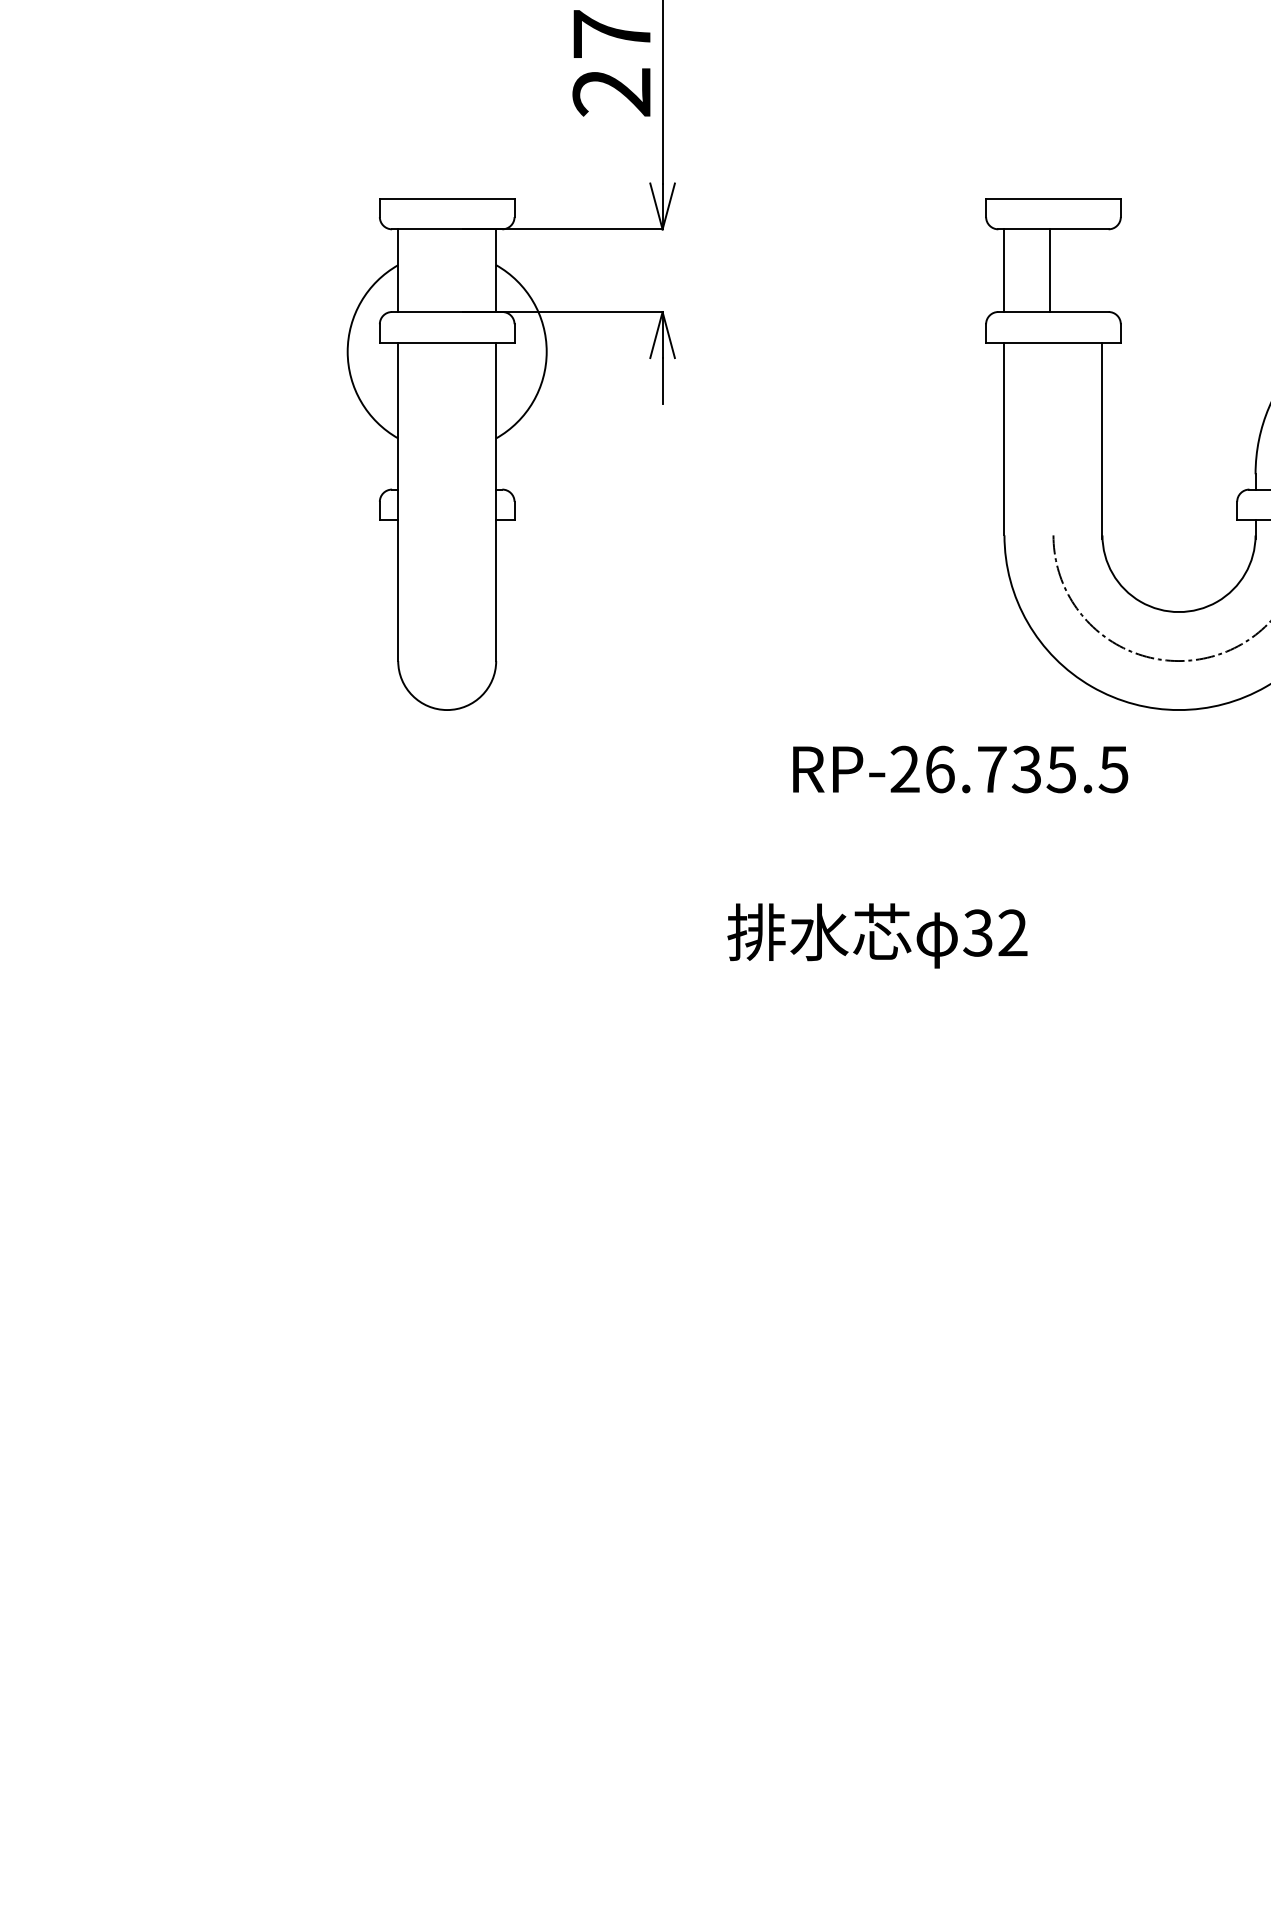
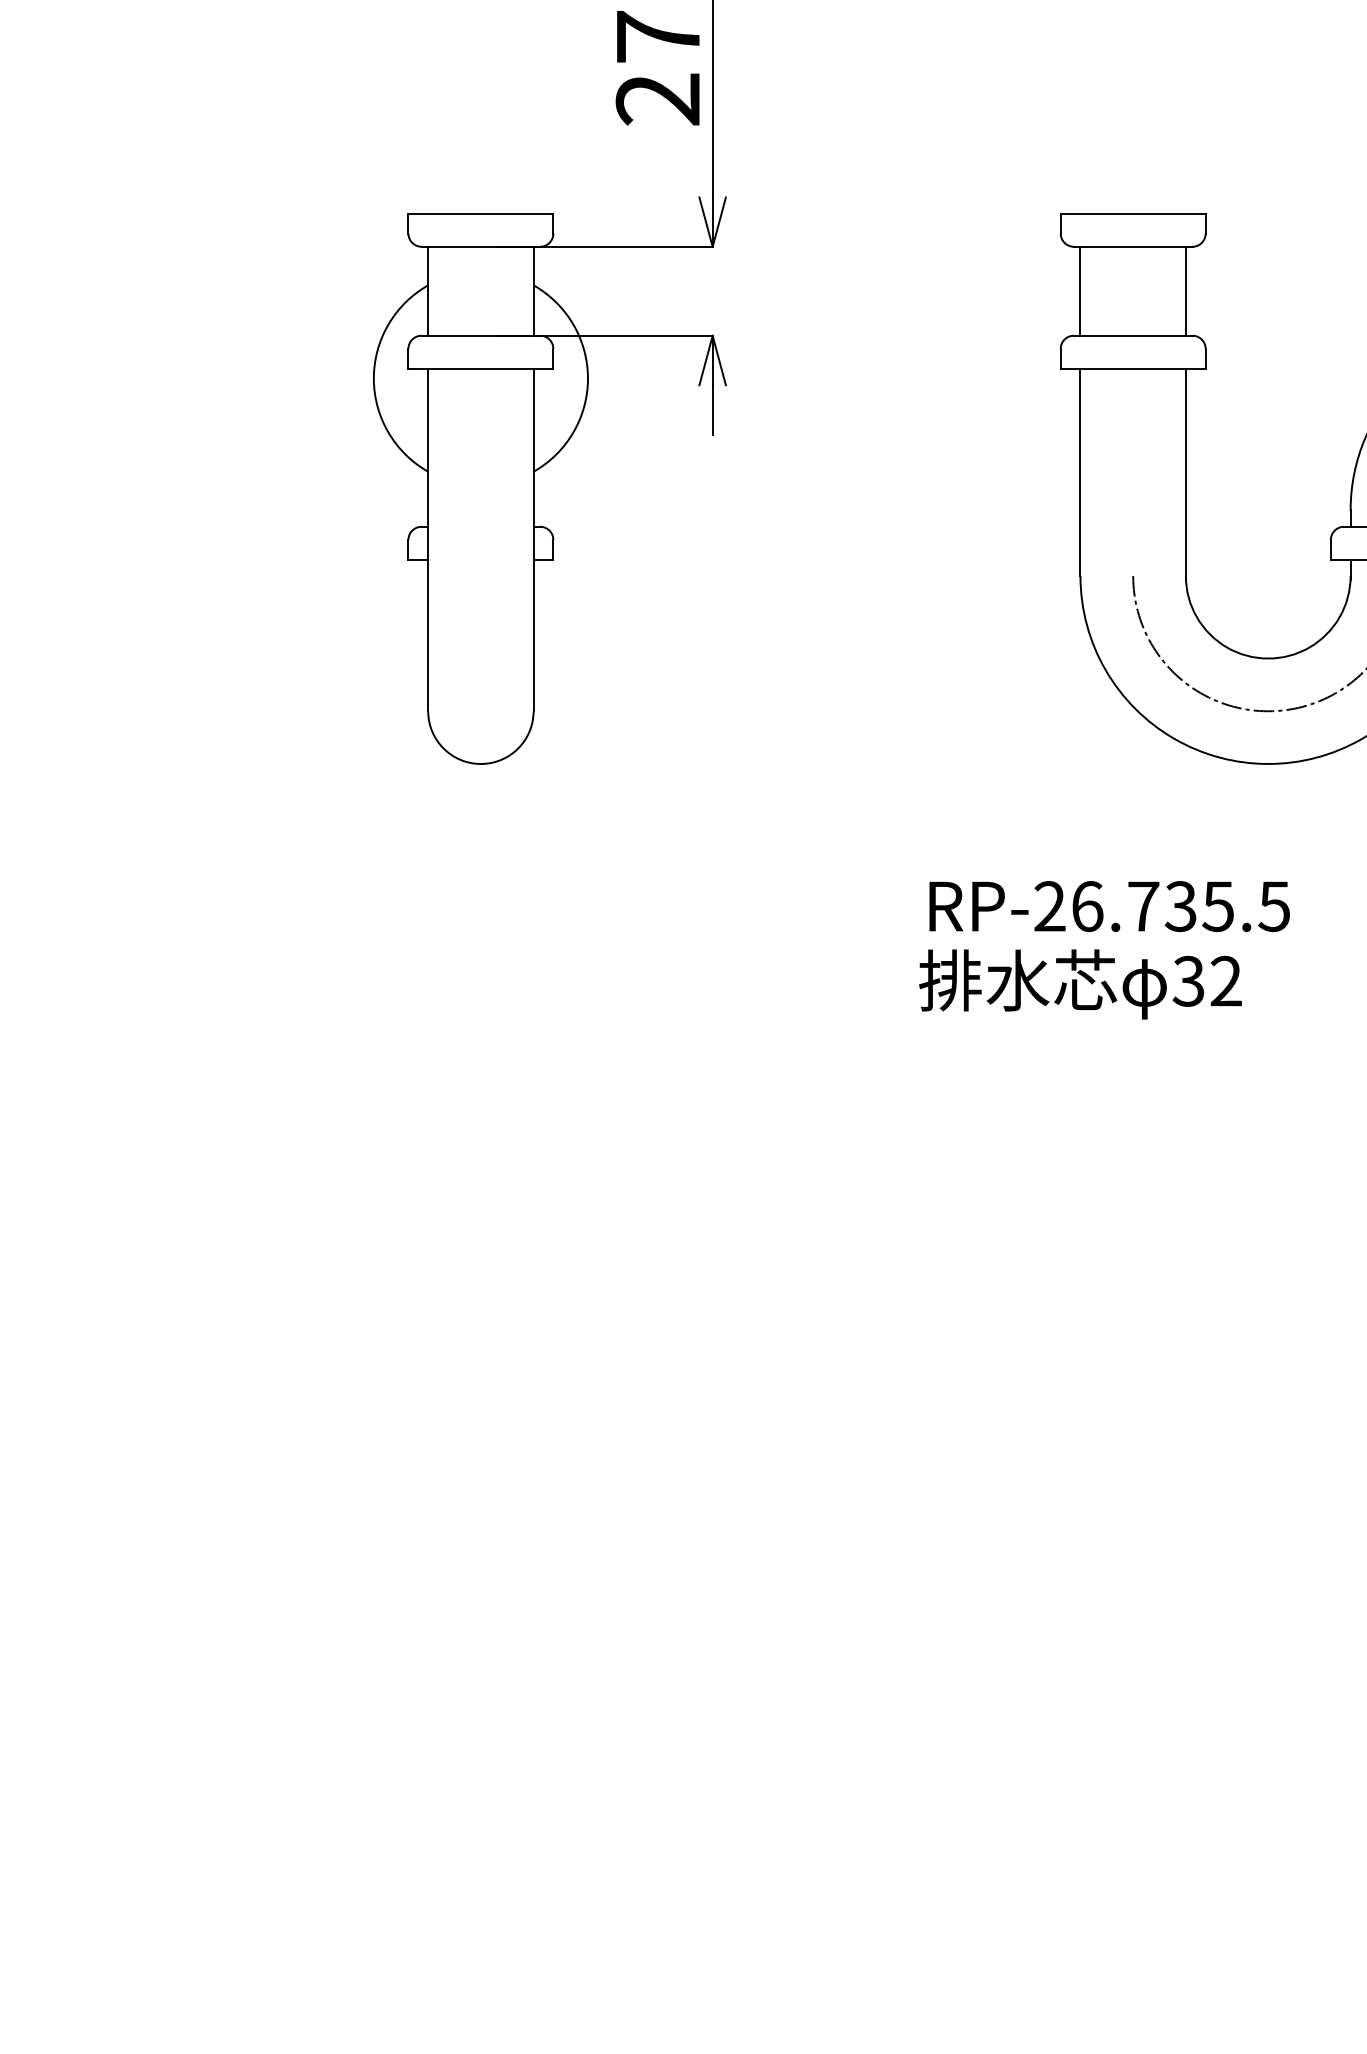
line: (1050, 270) -> (1185, 291), moved
text: (960, 769) -> (1109, 906), moved
text: (877, 935) -> (1080, 983), moved

